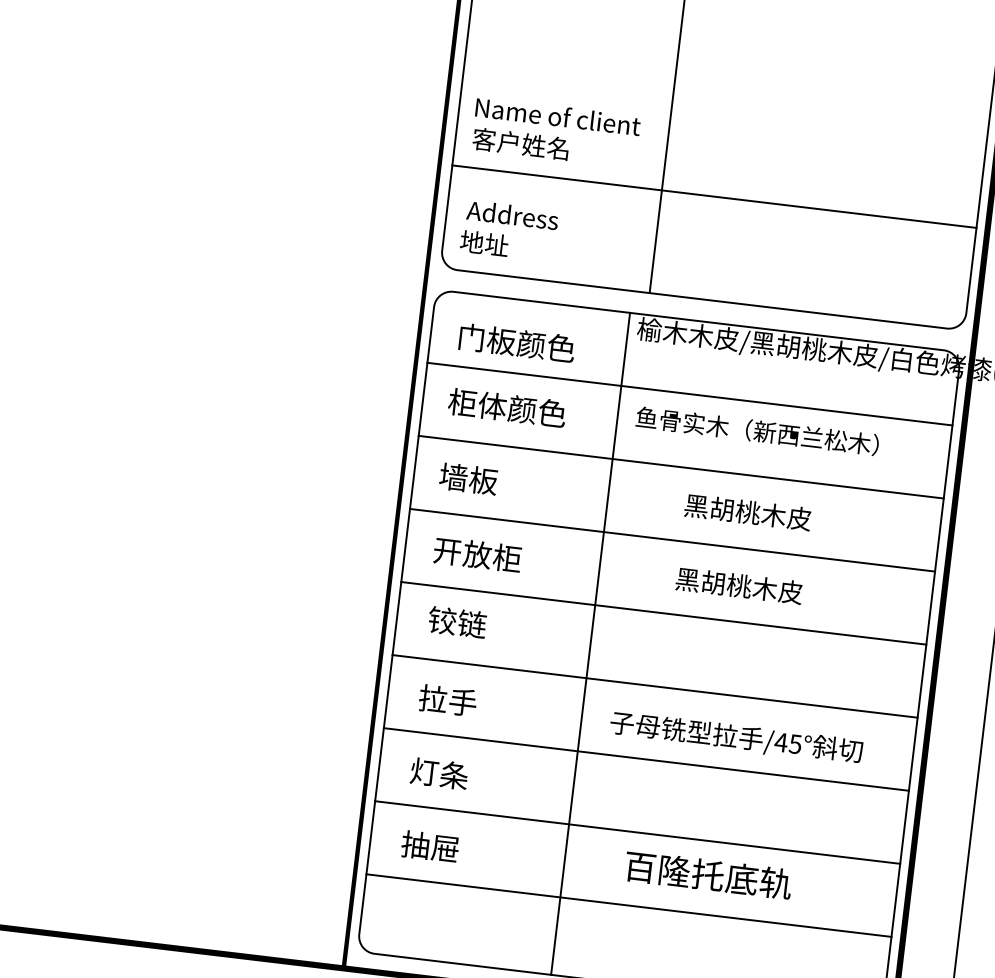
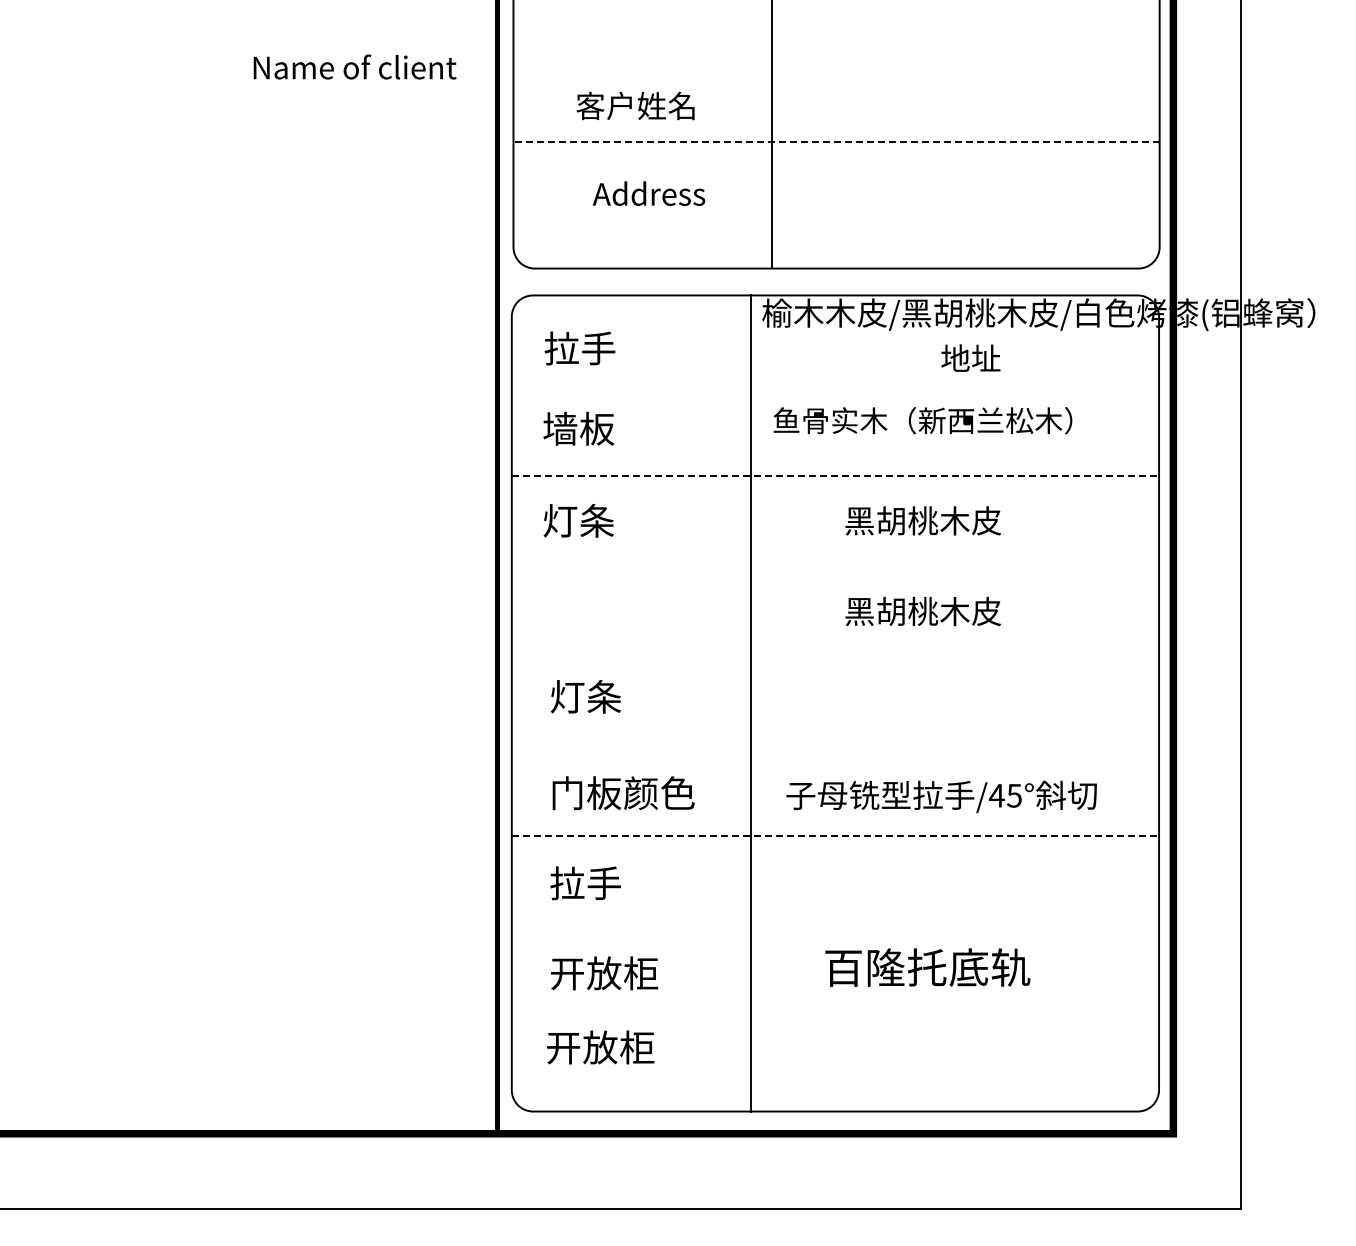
text: (557, 115) -> (354, 66), moved
text: (520, 143) -> (635, 105), moved
line: (714, 196) -> (836, 141), solid -> dashed
text: (512, 214) -> (648, 193), moved
text: (484, 242) -> (970, 357), moved
text: (515, 342) -> (616, 348), 门板颜色 -> 拉手
line: (690, 394) -> (835, 385), removed
text: (507, 407) -> (615, 428), 柜体颜色 -> 墙板
line: (681, 467) -> (835, 475), solid -> dashed
text: (468, 478) -> (578, 520), 墙板 -> 灯条
line: (672, 540) -> (835, 565), removed
text: (477, 554) -> (600, 1047), moved
line: (663, 613) -> (835, 655), removed
text: (457, 622) -> (585, 696), 铰链 -> 灯条
line: (655, 686) -> (835, 745), removed
text: (477, 704) -> (622, 793), 拉手 -> 门板颜色
line: (646, 759) -> (835, 835), solid -> dashed
text: (439, 773) -> (585, 883), 灯条 -> 拉手
line: (637, 832) -> (835, 925), removed
text: (445, 848) -> (604, 973), 抽屉 -> 开放柜
line: (628, 905) -> (835, 1016), removed

